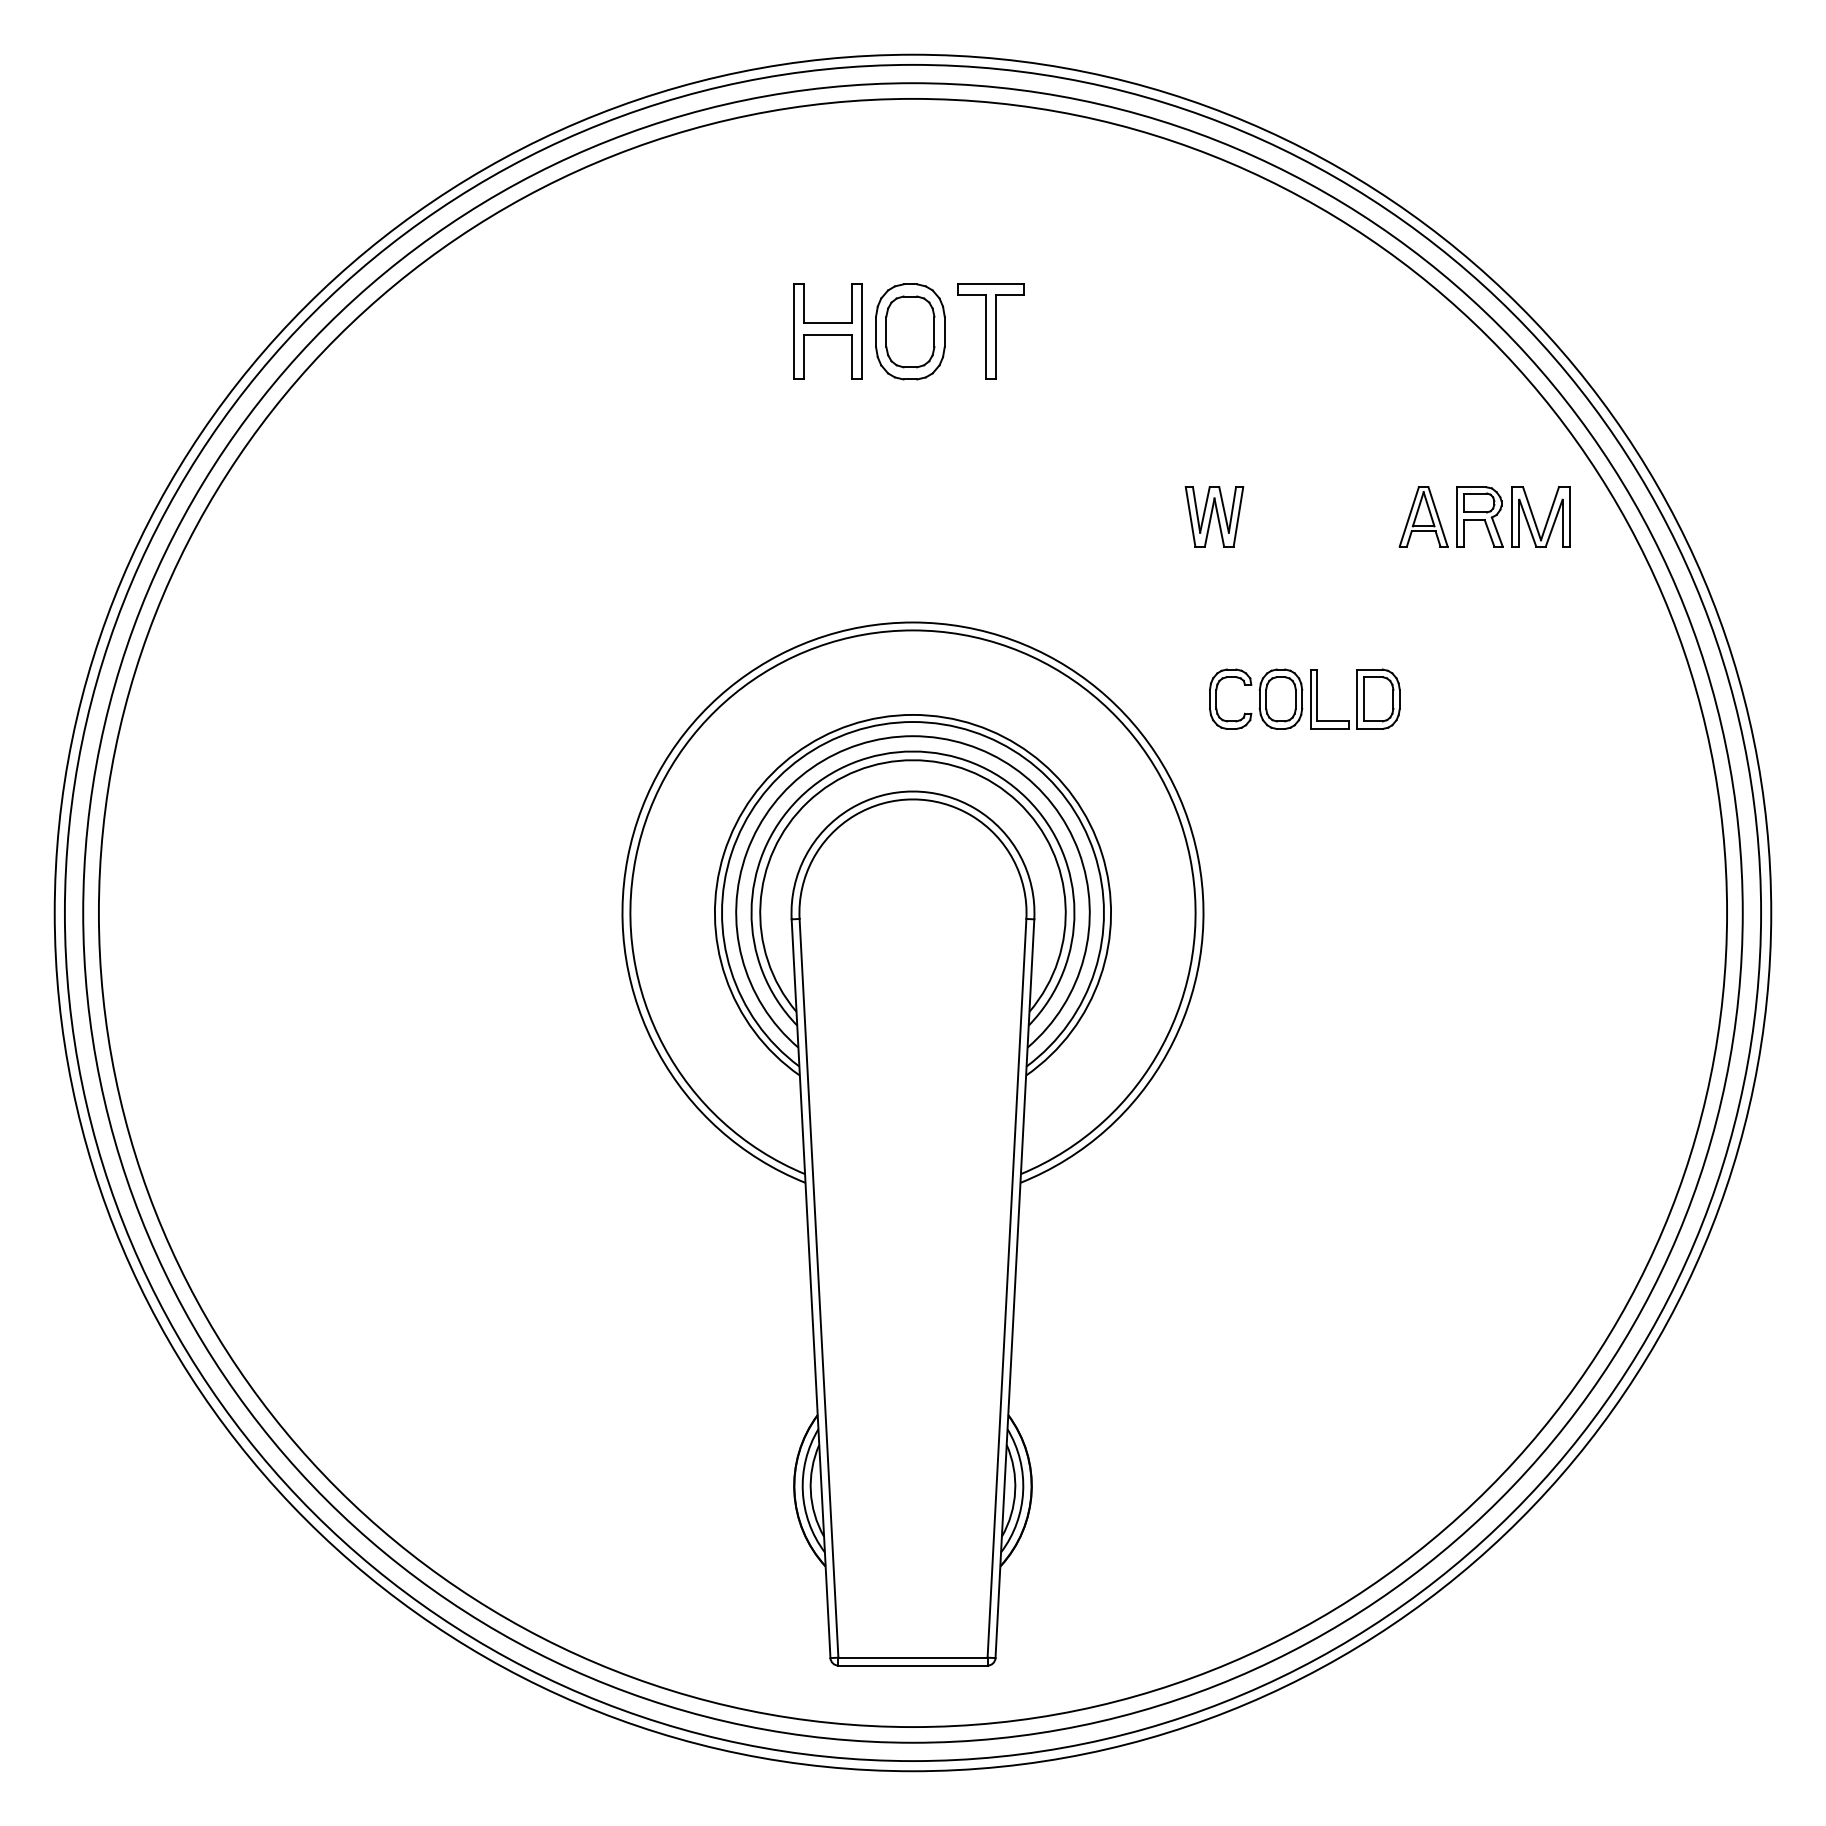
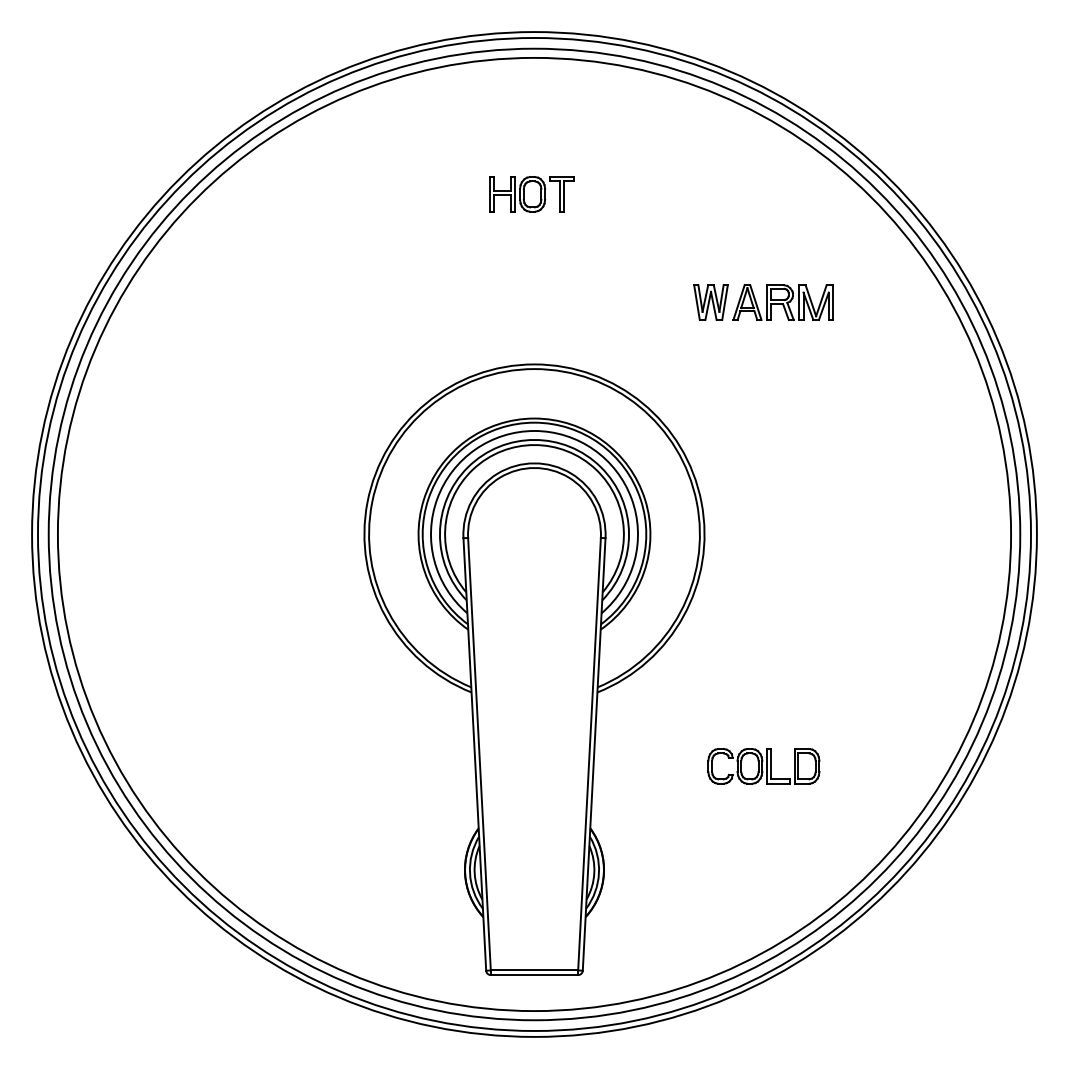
part: (907, 332) -> (531, 194), size x0.62
part: (1483, 516) -> (782, 302), moved
part: (1304, 699) -> (763, 766), moved

